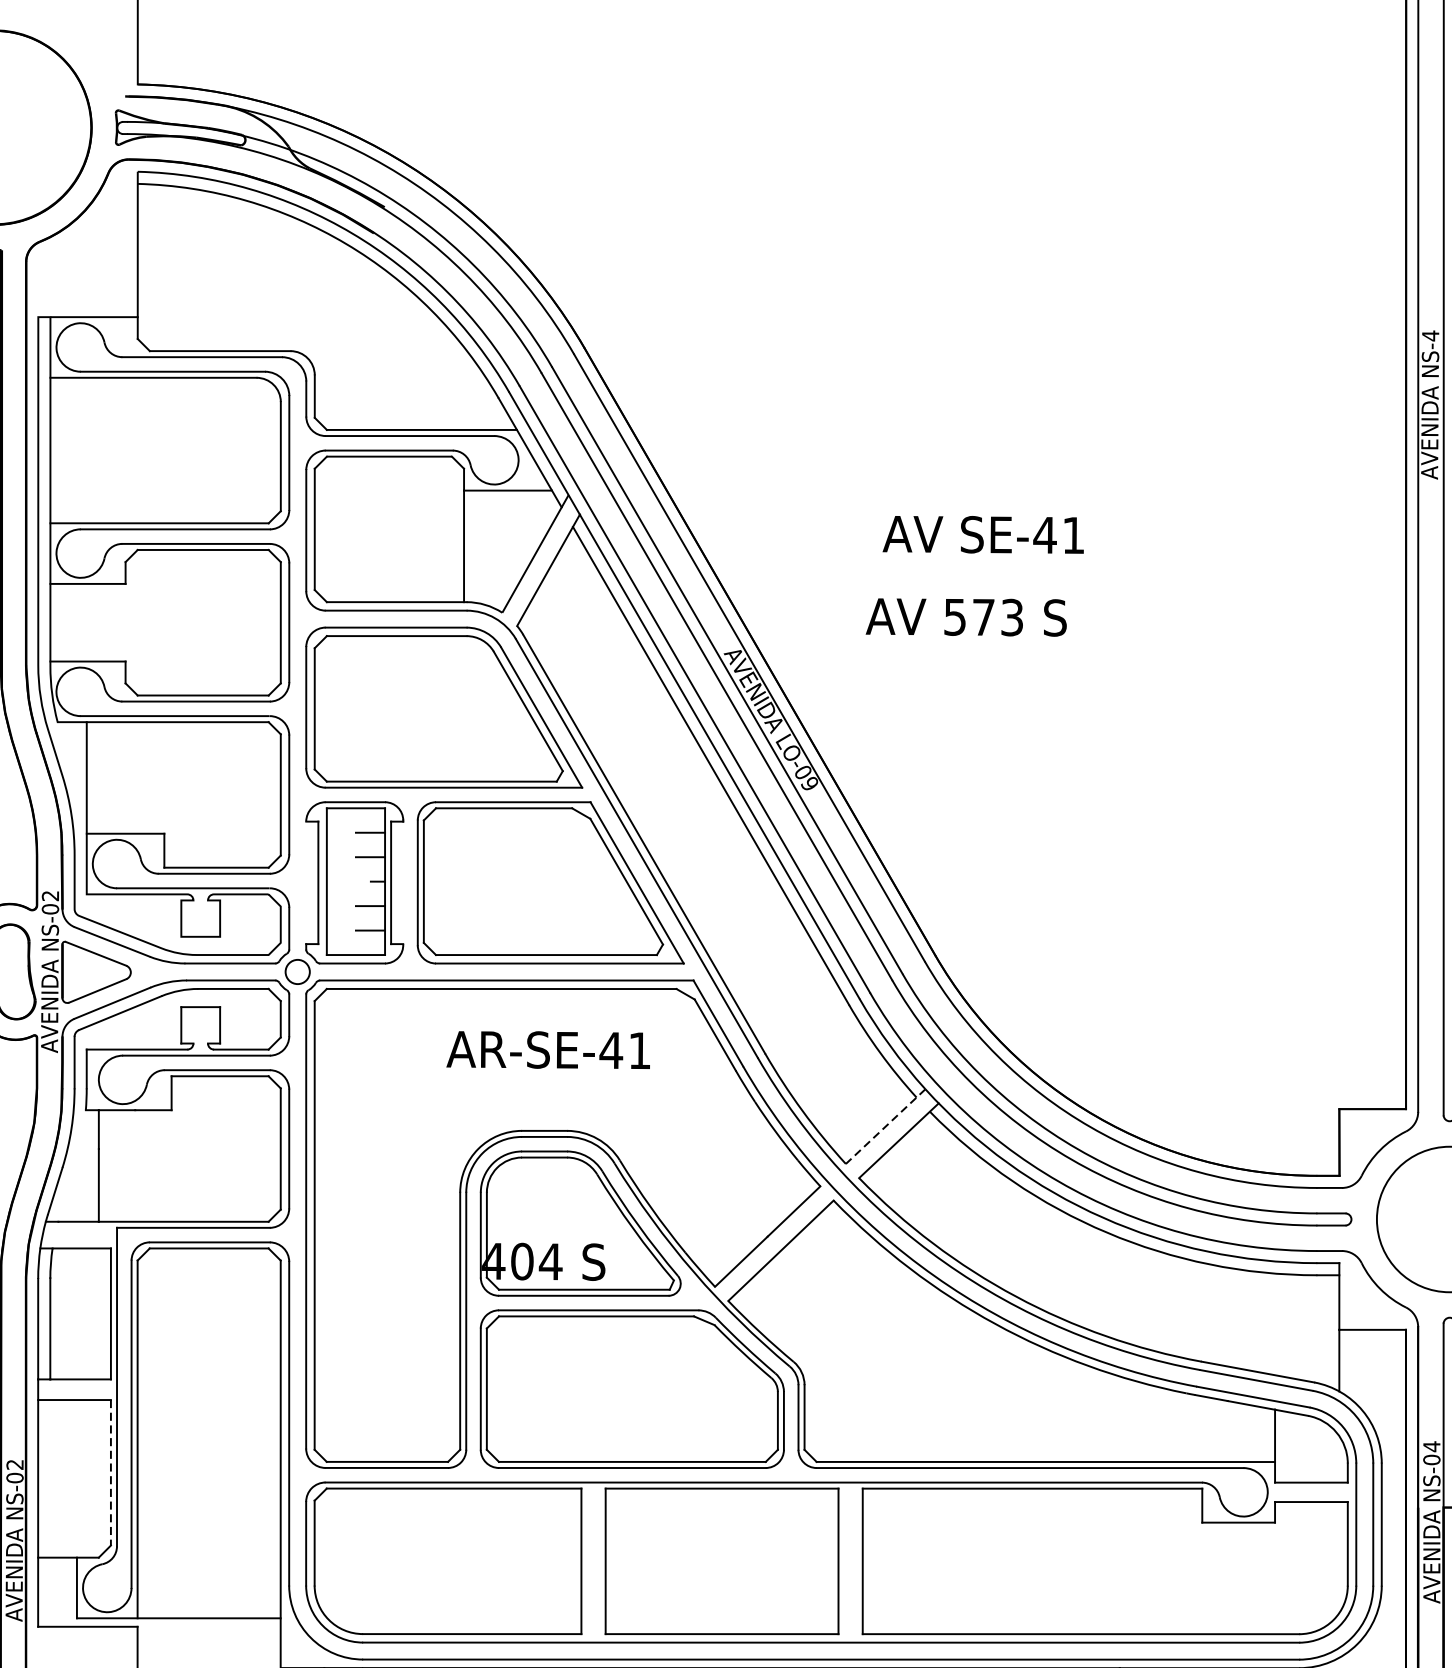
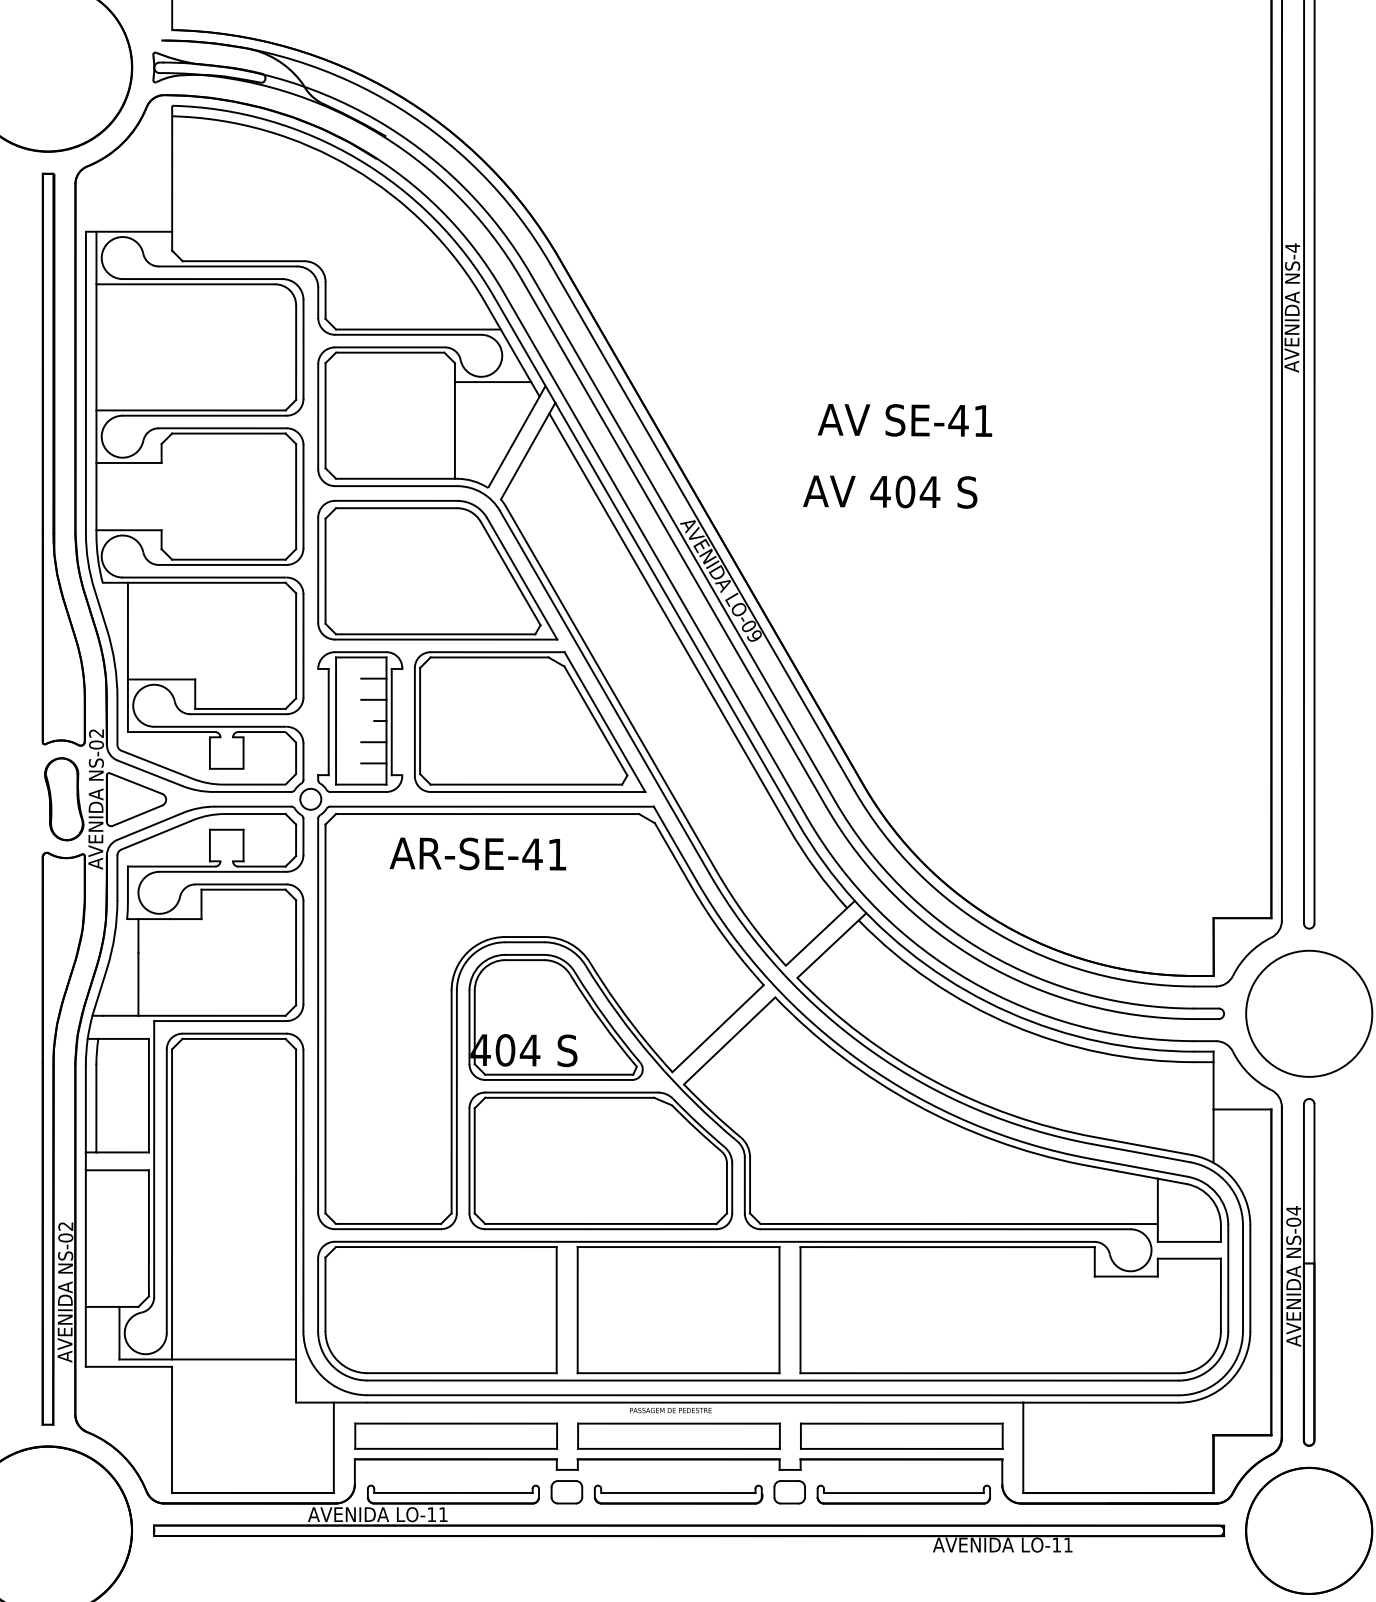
text: (983, 616) -> (905, 491), 573 -> 404
text: (547, 1049) -> (477, 853), moved
line: (885, 1126) -> (820, 933), dashed -> solid
line: (110, 1472) -> (148, 1233), dashed -> solid

